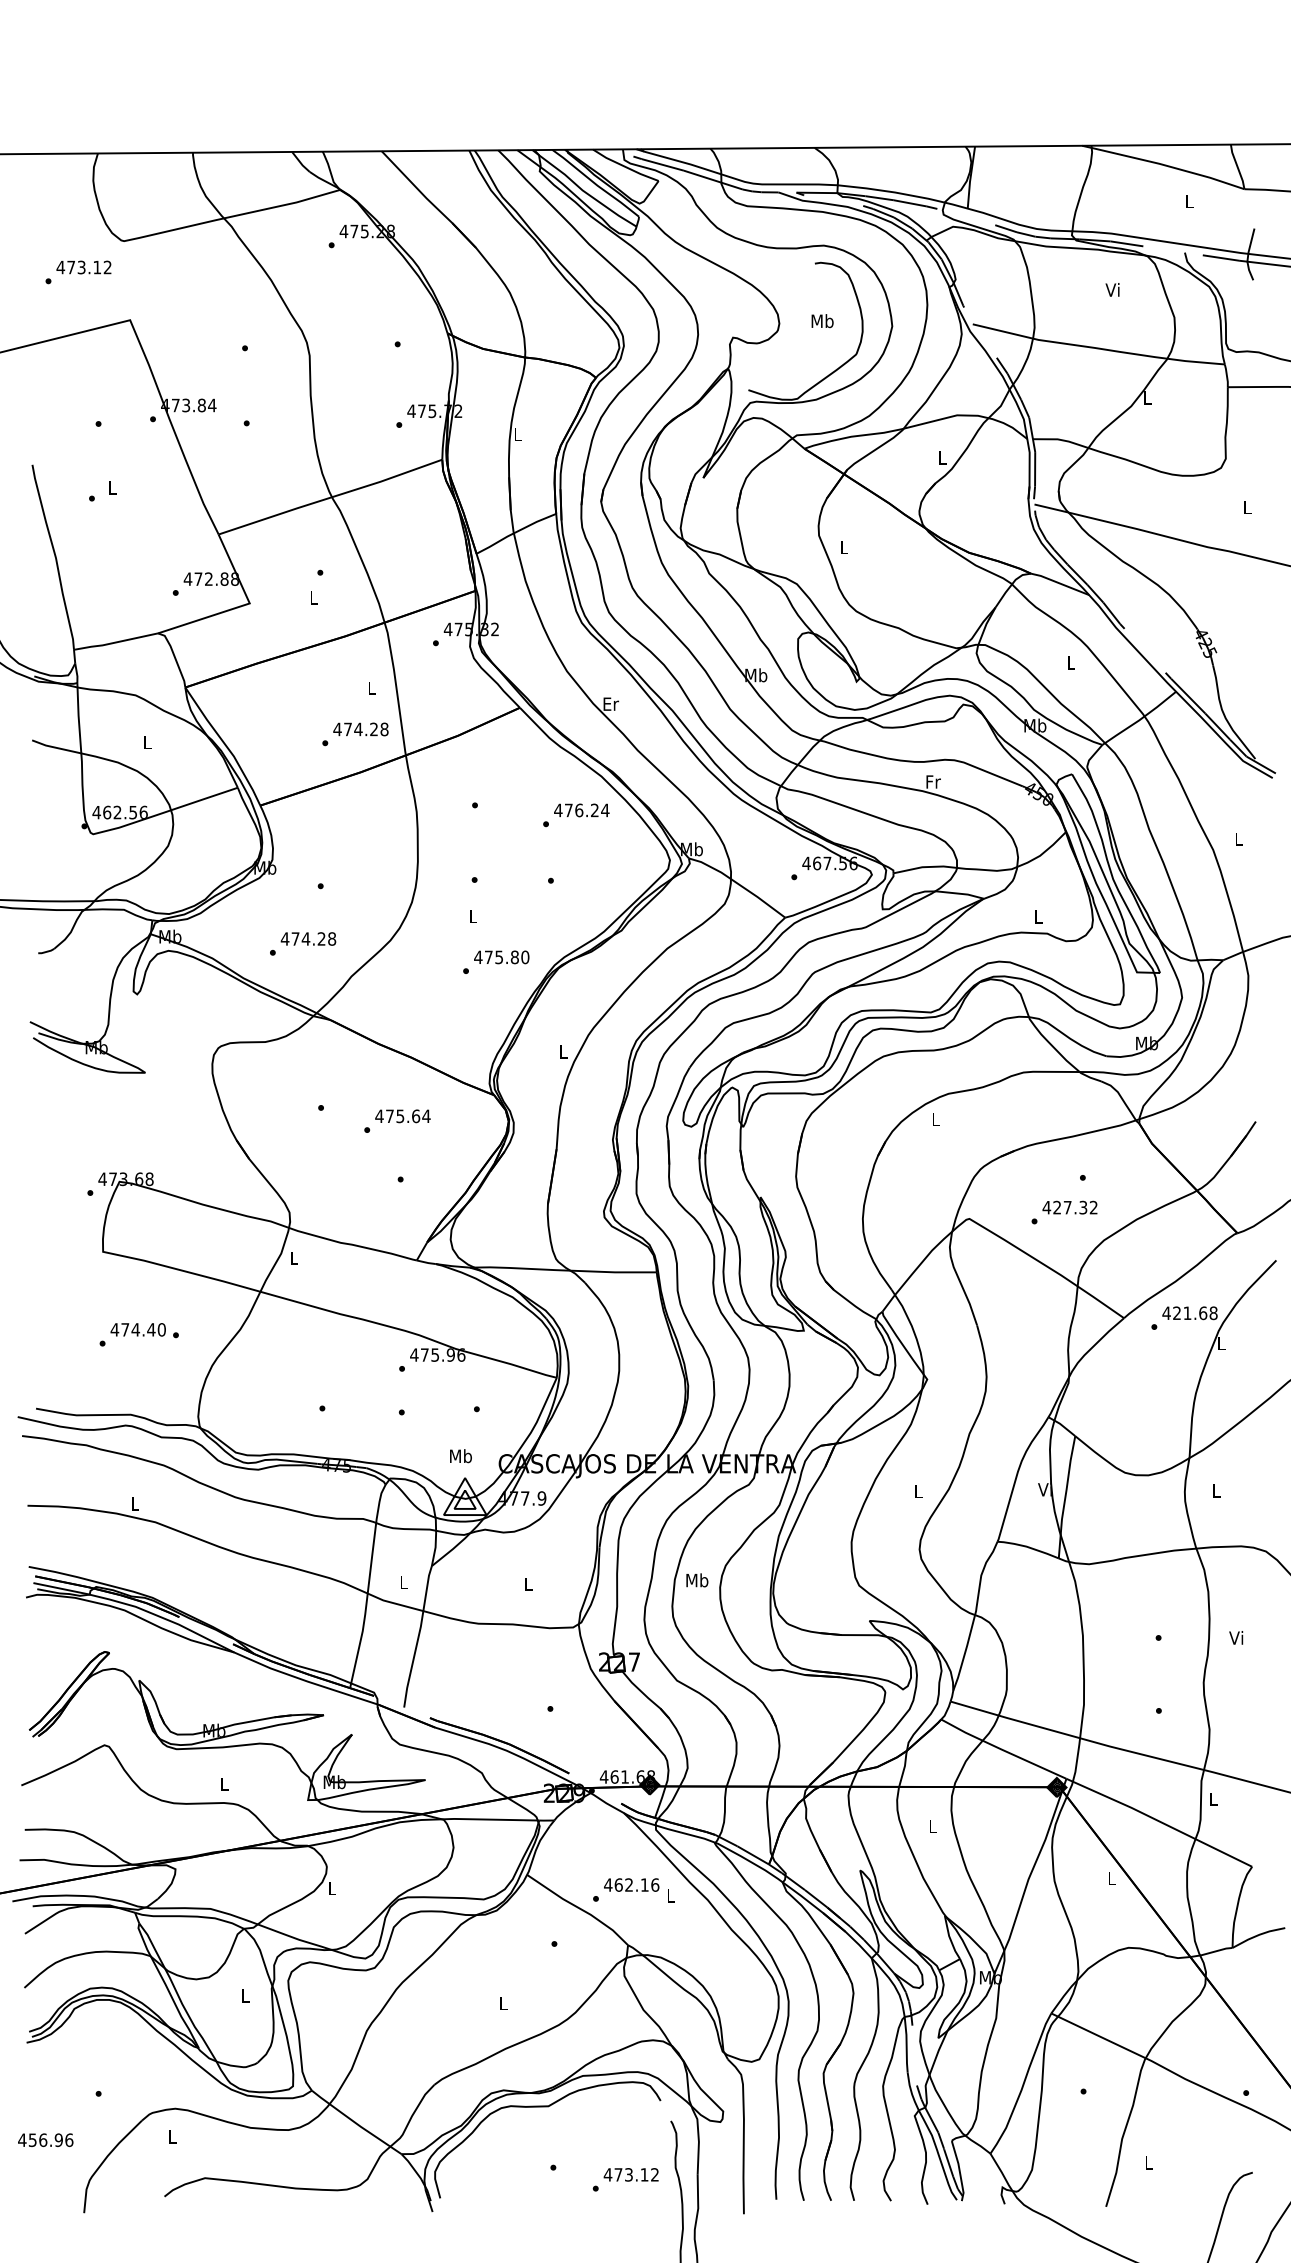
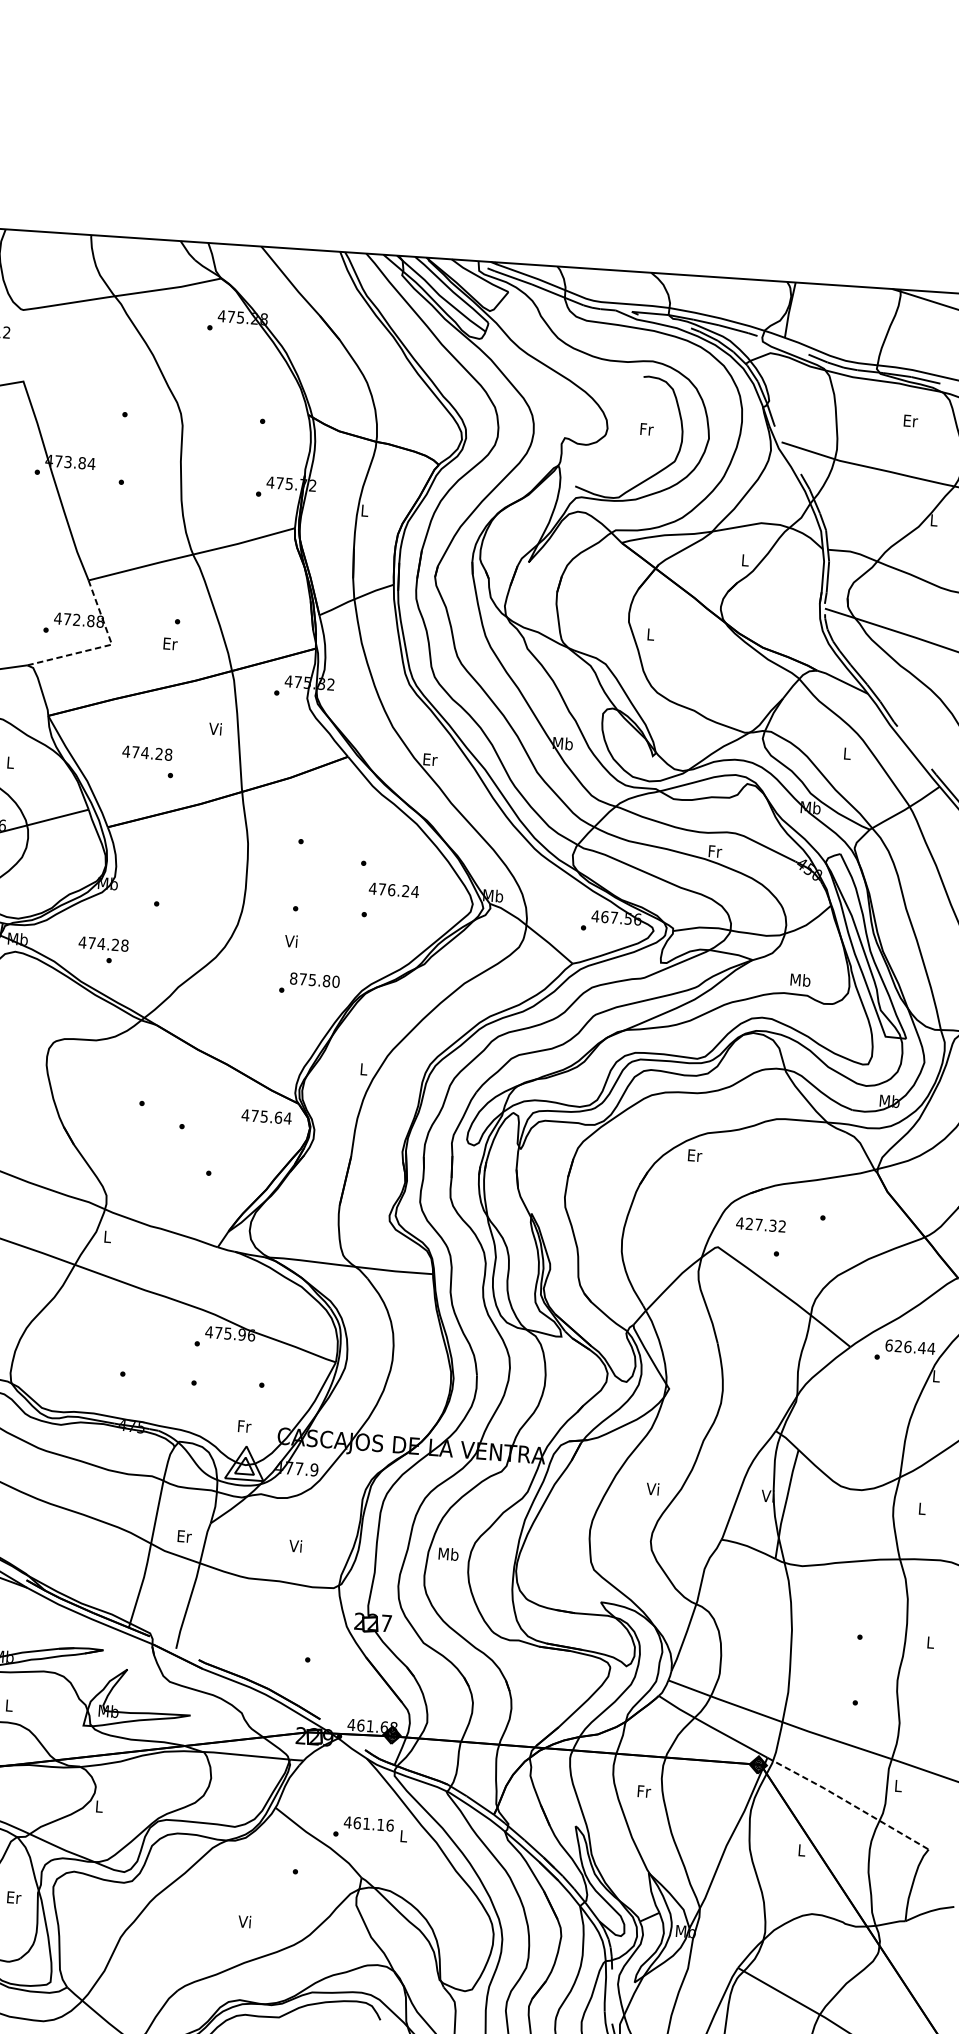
text: (1113, 289) -> (910, 420), Vi -> Er
text: (822, 321) -> (646, 429), Mb -> Fr
text: (314, 597) -> (170, 643), L -> Er
line: (240, 606) -> (103, 646), solid -> dashed
text: (370, 687) -> (214, 728), L -> Vi
text: (360, 729) -> (146, 753), moved
text: (581, 810) -> (393, 890), moved
text: (472, 916) -> (291, 941), L -> Vi
text: (1038, 916) -> (800, 979), L -> Mb
text: (308, 938) -> (103, 943), moved
text: (478, 957) -> (293, 978), 475.80 -> 875.80
text: (402, 1116) -> (266, 1116), moved
text: (936, 1119) -> (695, 1155), L -> Er
text: (1069, 1207) -> (760, 1224), moved
text: (1189, 1313) -> (909, 1347), 421.68 -> 626.44
text: (460, 1456) -> (243, 1426), Mb -> Fr
text: (917, 1491) -> (652, 1489), L -> Vi
text: (404, 1582) -> (184, 1536), L -> Er
text: (527, 1583) -> (295, 1545), L -> Vi
text: (1236, 1637) -> (930, 1642), Vi -> L
line: (1159, 1821) -> (848, 1802), solid -> dashed
text: (933, 1825) -> (644, 1790), L -> Fr
text: (628, 1884) -> (366, 1823), 462.16 -> 461.16
text: (245, 1995) -> (13, 1897), L -> Er
text: (502, 2003) -> (244, 1921), L -> Vi

